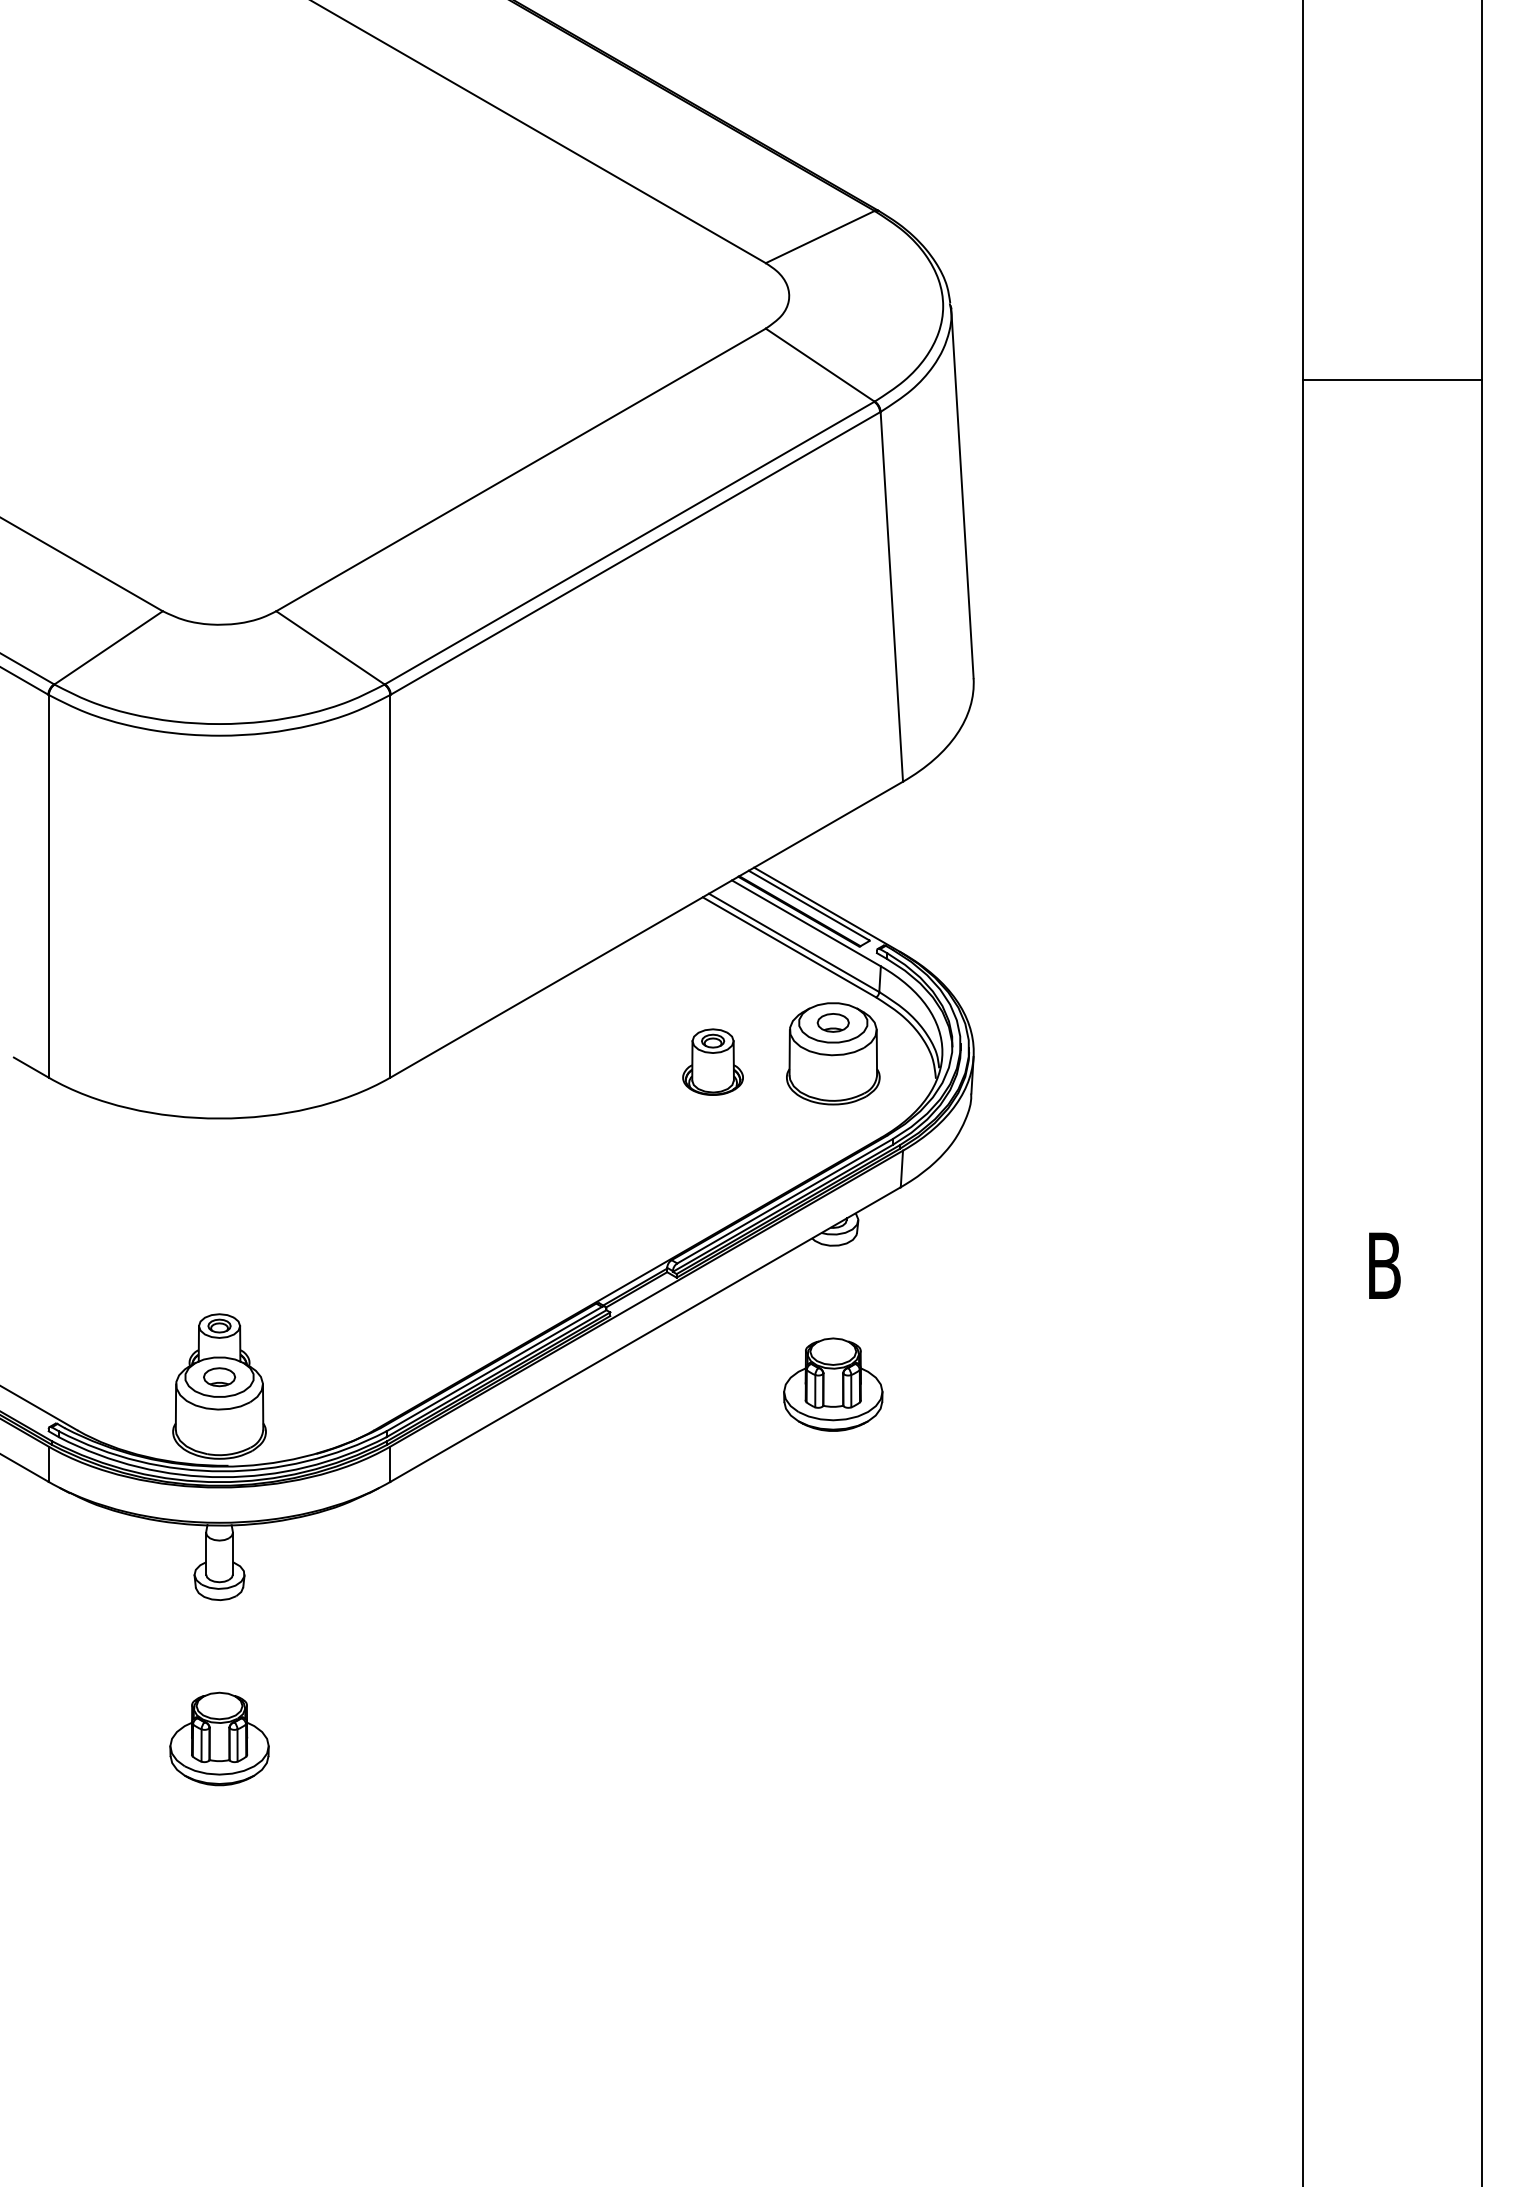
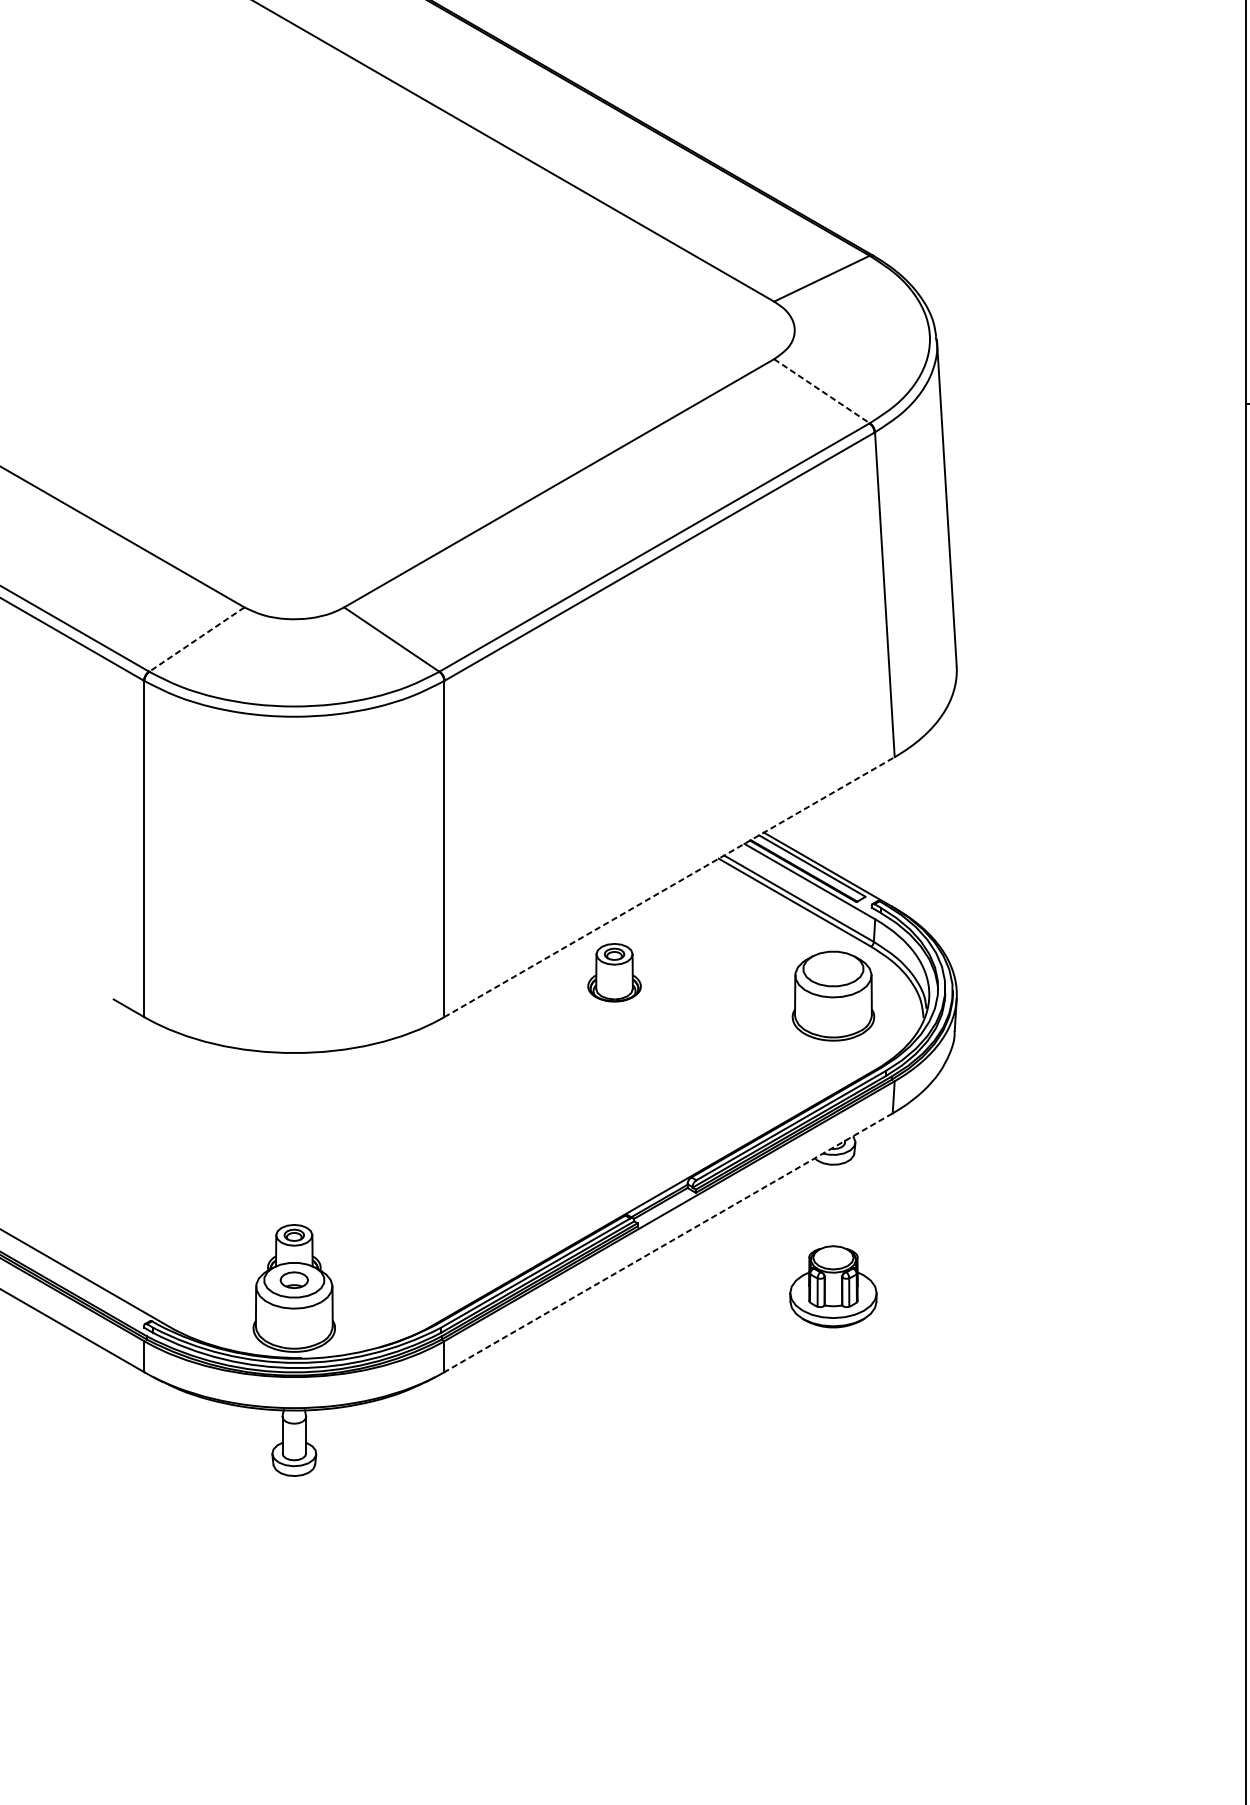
line: (820, 365) -> (822, 391), solid -> dashed
line: (108, 648) -> (196, 640), solid -> dashed
line: (647, 929) -> (670, 886), solid -> dashed
part: (832, 1022) -> (832, 968), removed
part: (712, 1061) -> (614, 972), moved
line: (645, 1334) -> (668, 1242), solid -> dashed
part: (219, 1738) -> (294, 1597), removed

